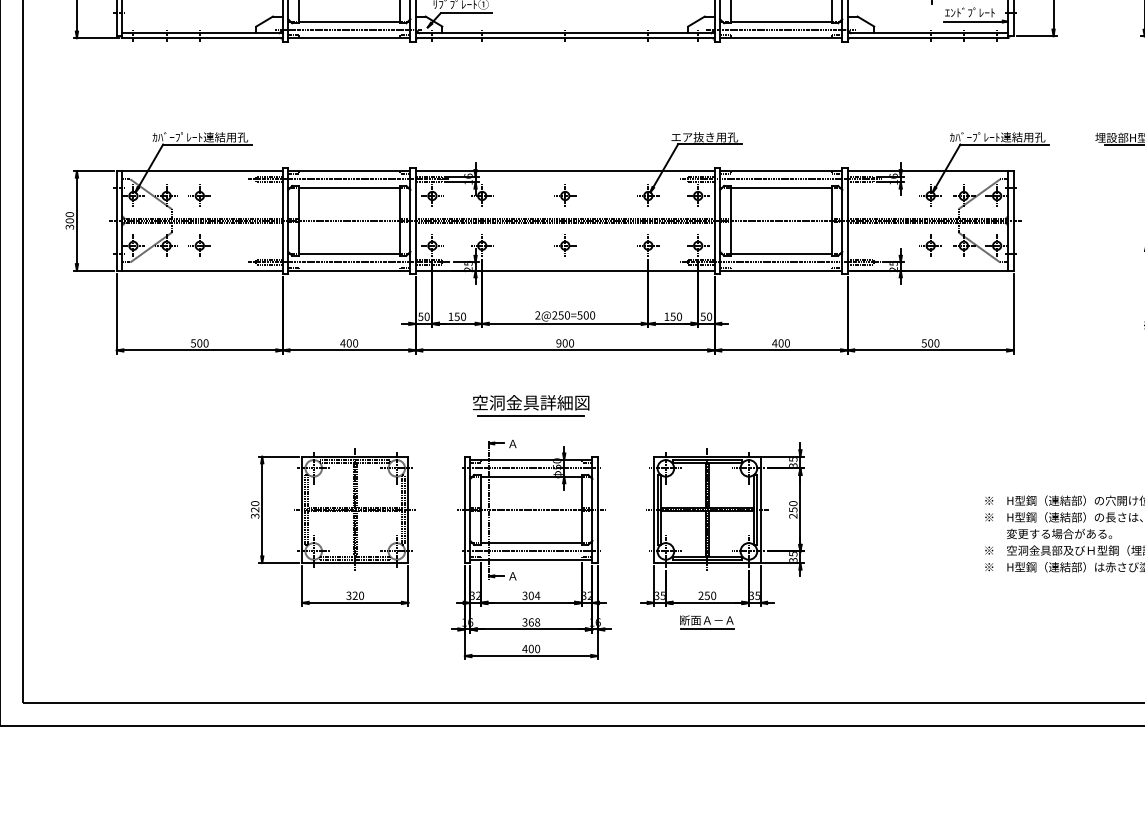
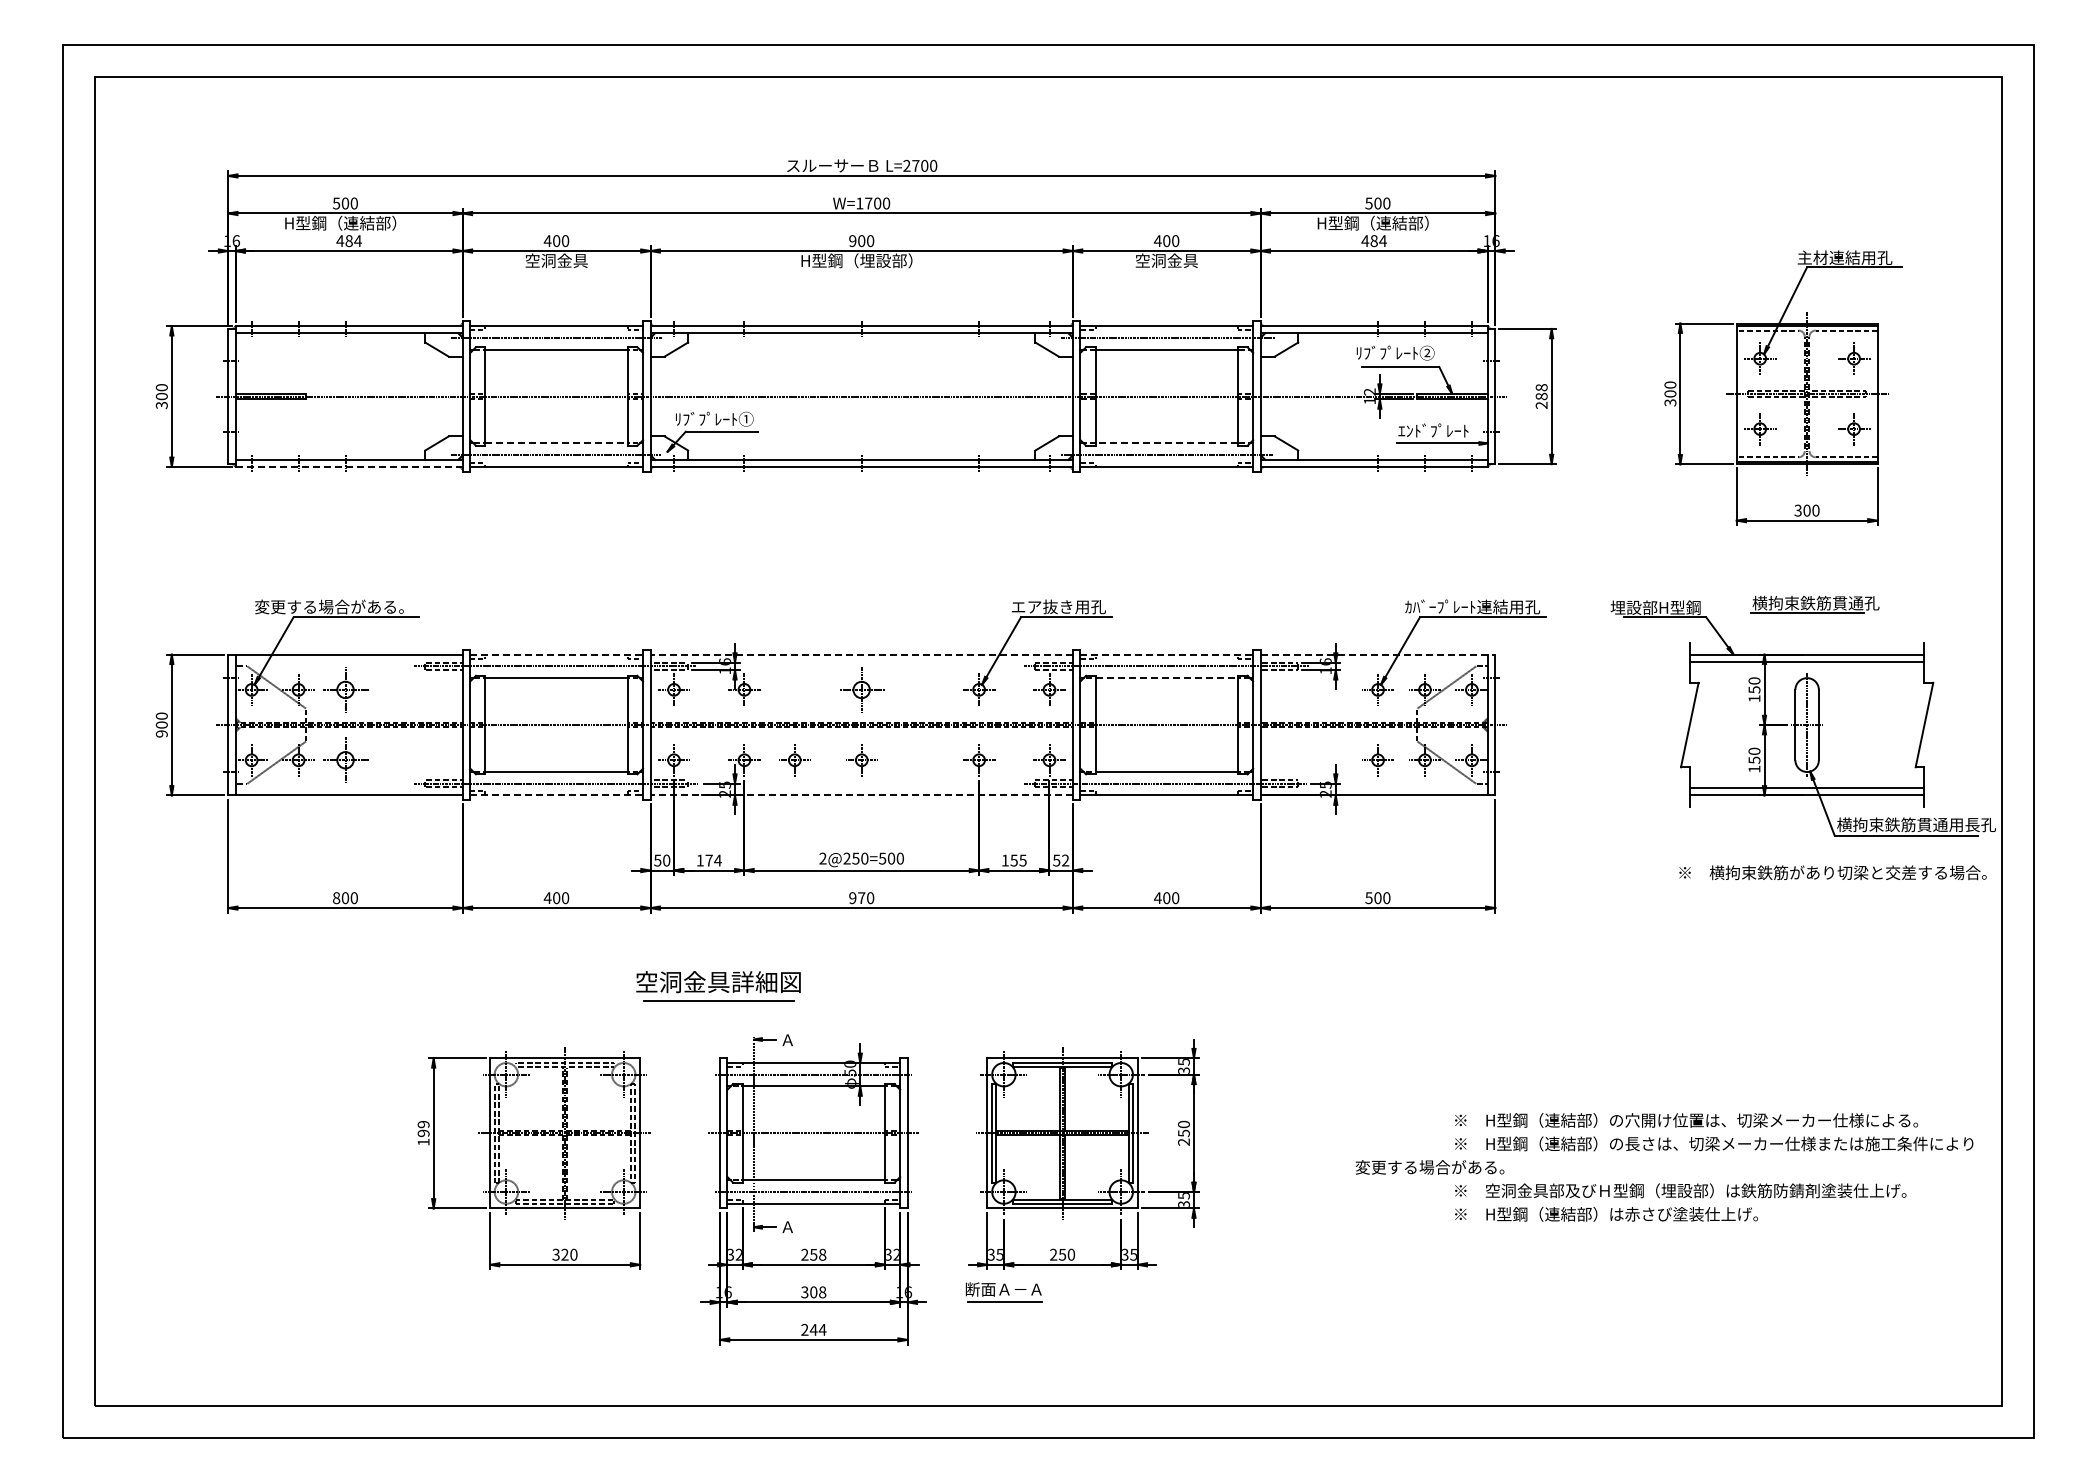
line: (349, 21) -> (557, 443), solid -> dashed
line: (780, 21) -> (1166, 443), solid -> dashed
line: (202, 37) -> (349, 466), solid -> dashed
text: (192, 136) -> (334, 606), ｶﾊﾞｰﾌﾟﾚｰﾄ連結用孔 -> 変更する場合がある。
line: (349, 170) -> (557, 654), solid -> dashed
line: (565, 170) -> (861, 654), solid -> dashed
line: (781, 170) -> (1167, 654), solid -> dashed
line: (931, 170) -> (1378, 654), solid -> dashed
line: (781, 187) -> (1167, 678), solid -> dashed
part: (199, 195) -> (345, 689), size x1.4
part: (565, 195) -> (861, 689), size x1.4
text: (69, 226) -> (161, 733), 300 -> 900
part: (199, 245) -> (345, 760), size x1.4
part: (517, 245) -> (794, 760), added
line: (349, 270) -> (557, 795), solid -> dashed
line: (565, 270) -> (861, 795), solid -> dashed
text: (460, 316) -> (713, 860), 150 -> 174
text: (679, 316) -> (1022, 860), 150 -> 155
text: (709, 316) -> (1065, 860), 50 -> 52
text: (193, 342) -> (336, 897), 500 -> 800
text: (565, 343) -> (861, 898), 900 -> 970
part: (531, 405) -> (718, 986), moved
text: (255, 509) -> (423, 1132), 320 -> 199
text: (1059, 534) -> (1429, 1167), moved
text: (531, 595) -> (813, 1254), 304 -> 258
text: (531, 622) -> (813, 1292), 368 -> 308
part: (706, 622) -> (1003, 1292), moved
text: (531, 648) -> (813, 1329), 400 -> 244

